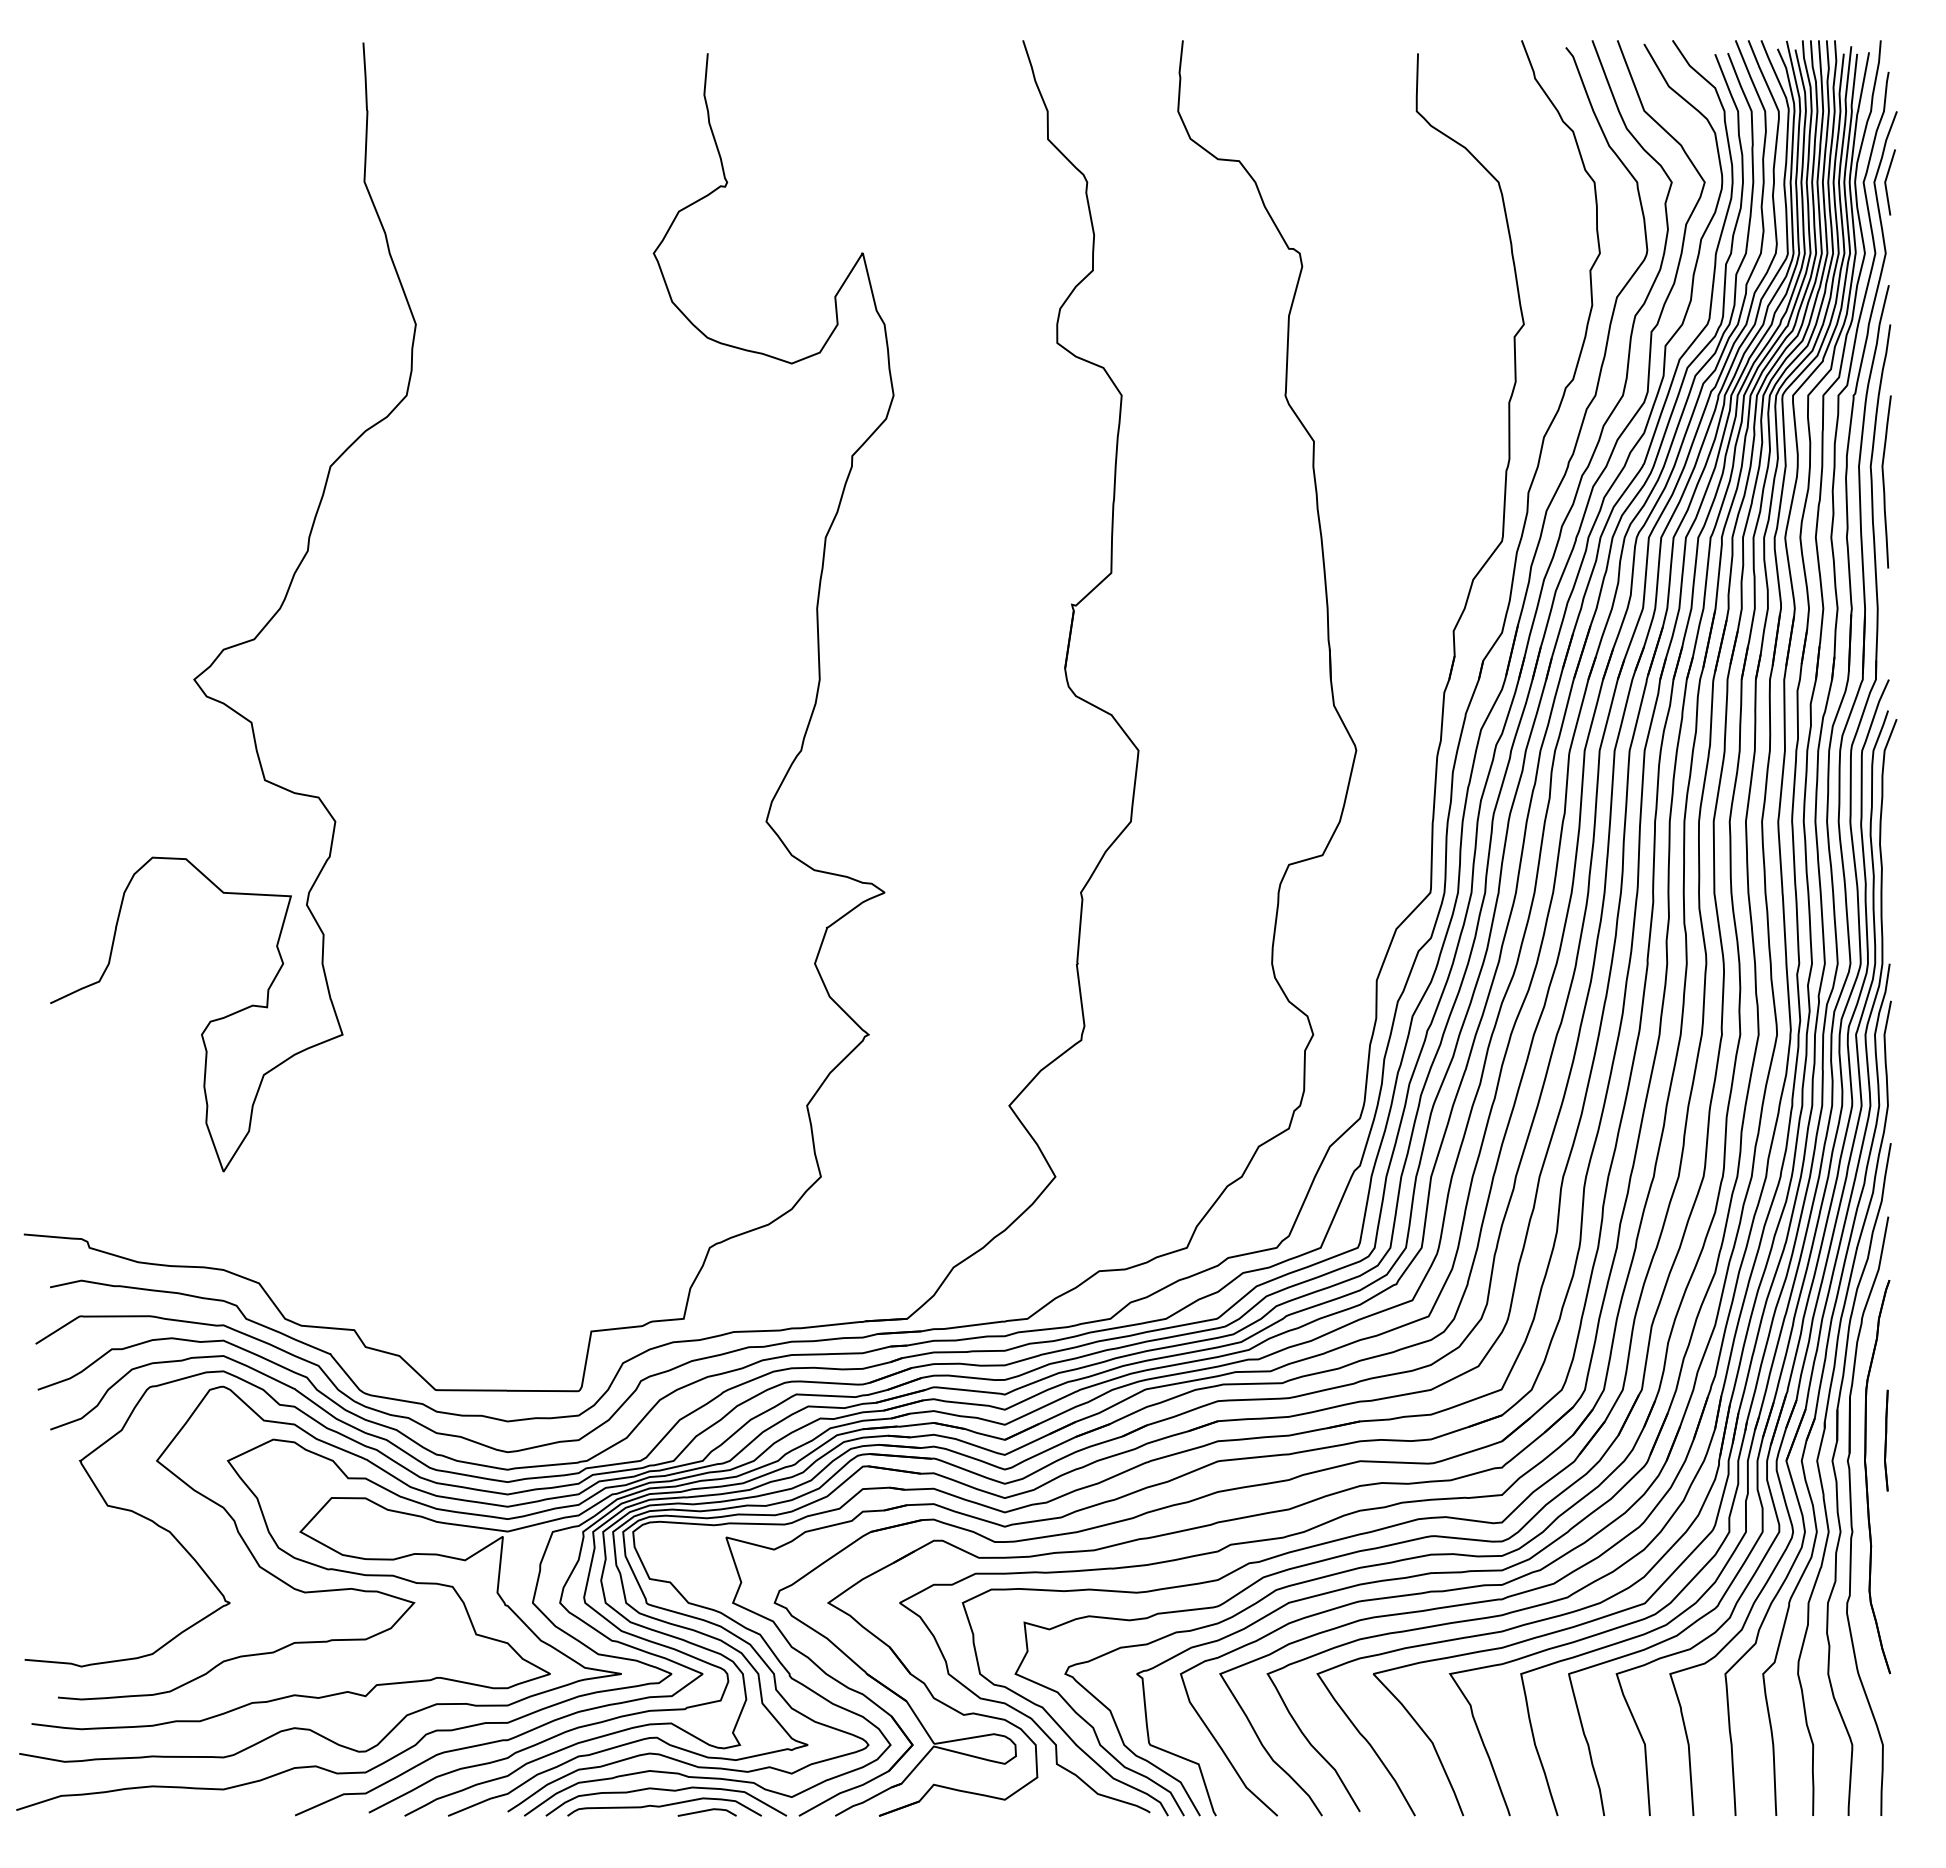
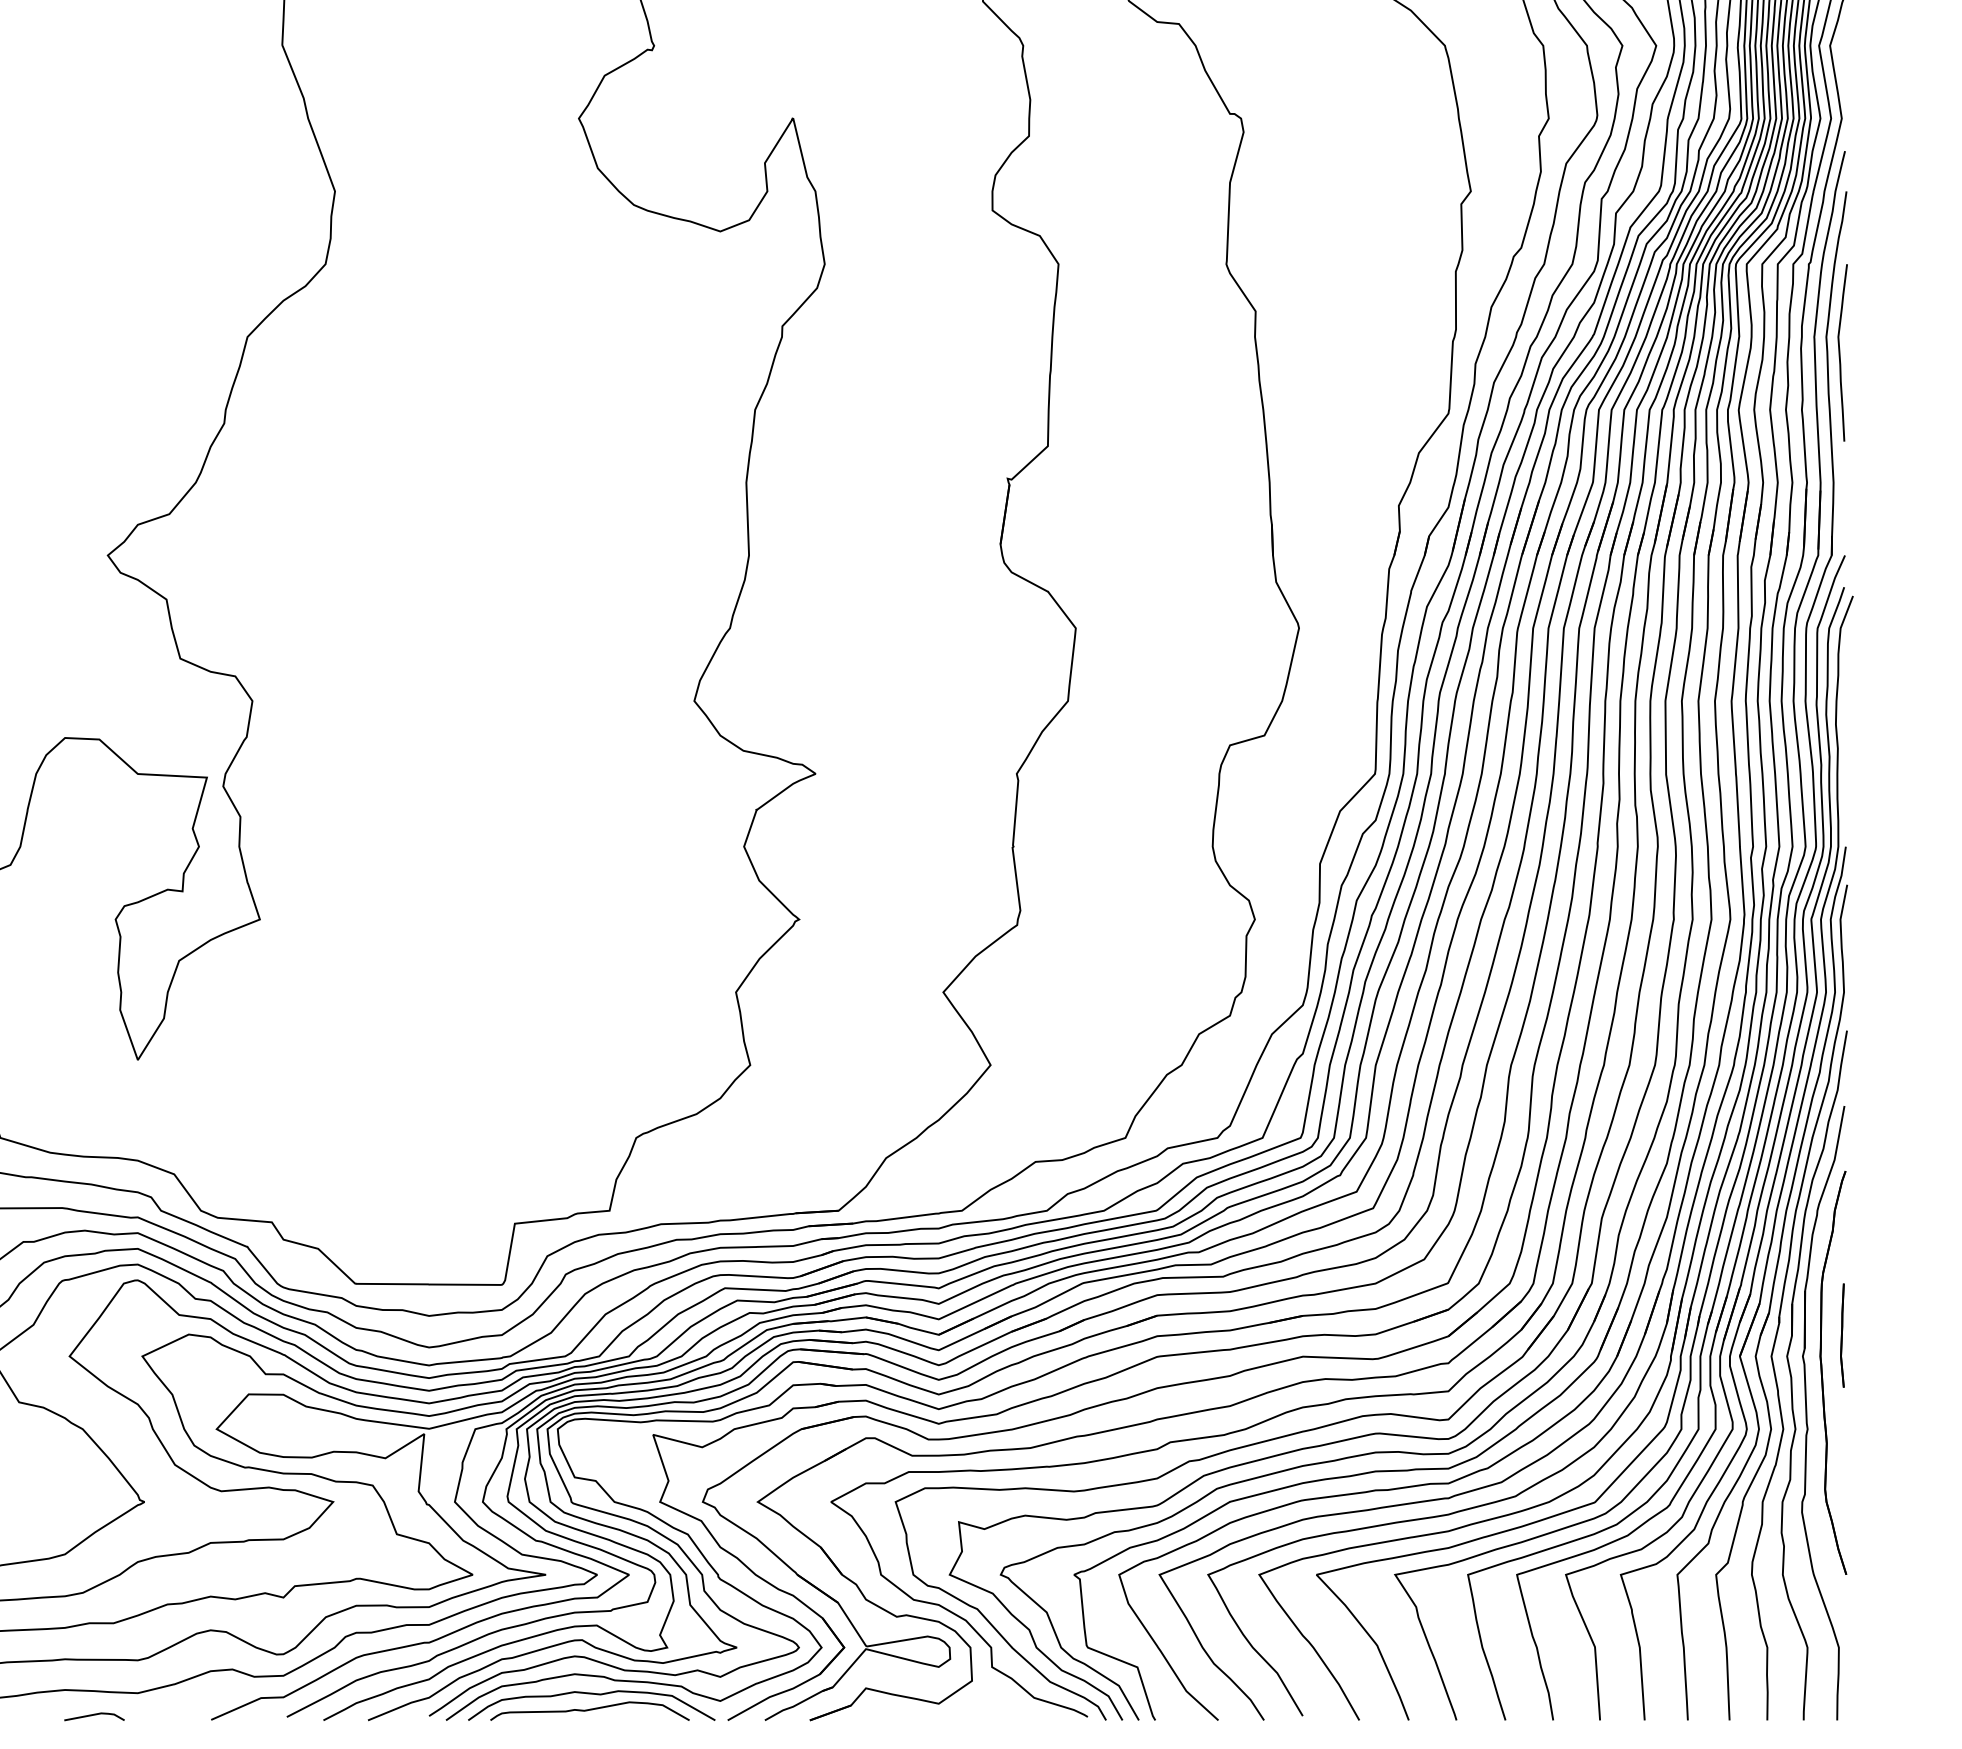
line: (1886, 182) -> (1842, 45), removed
line: (706, 1811) -> (93, 1715), moved

